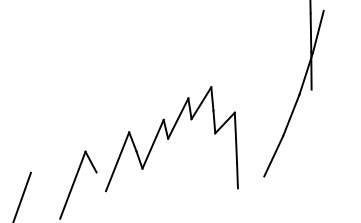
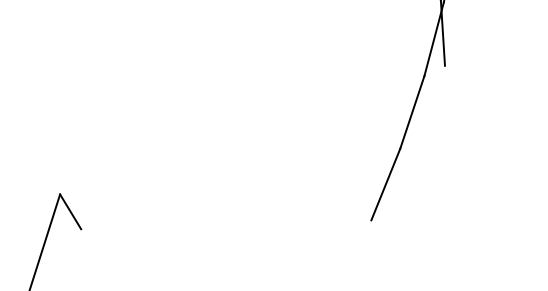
part: (171, 139) -> (207, 165), removed

